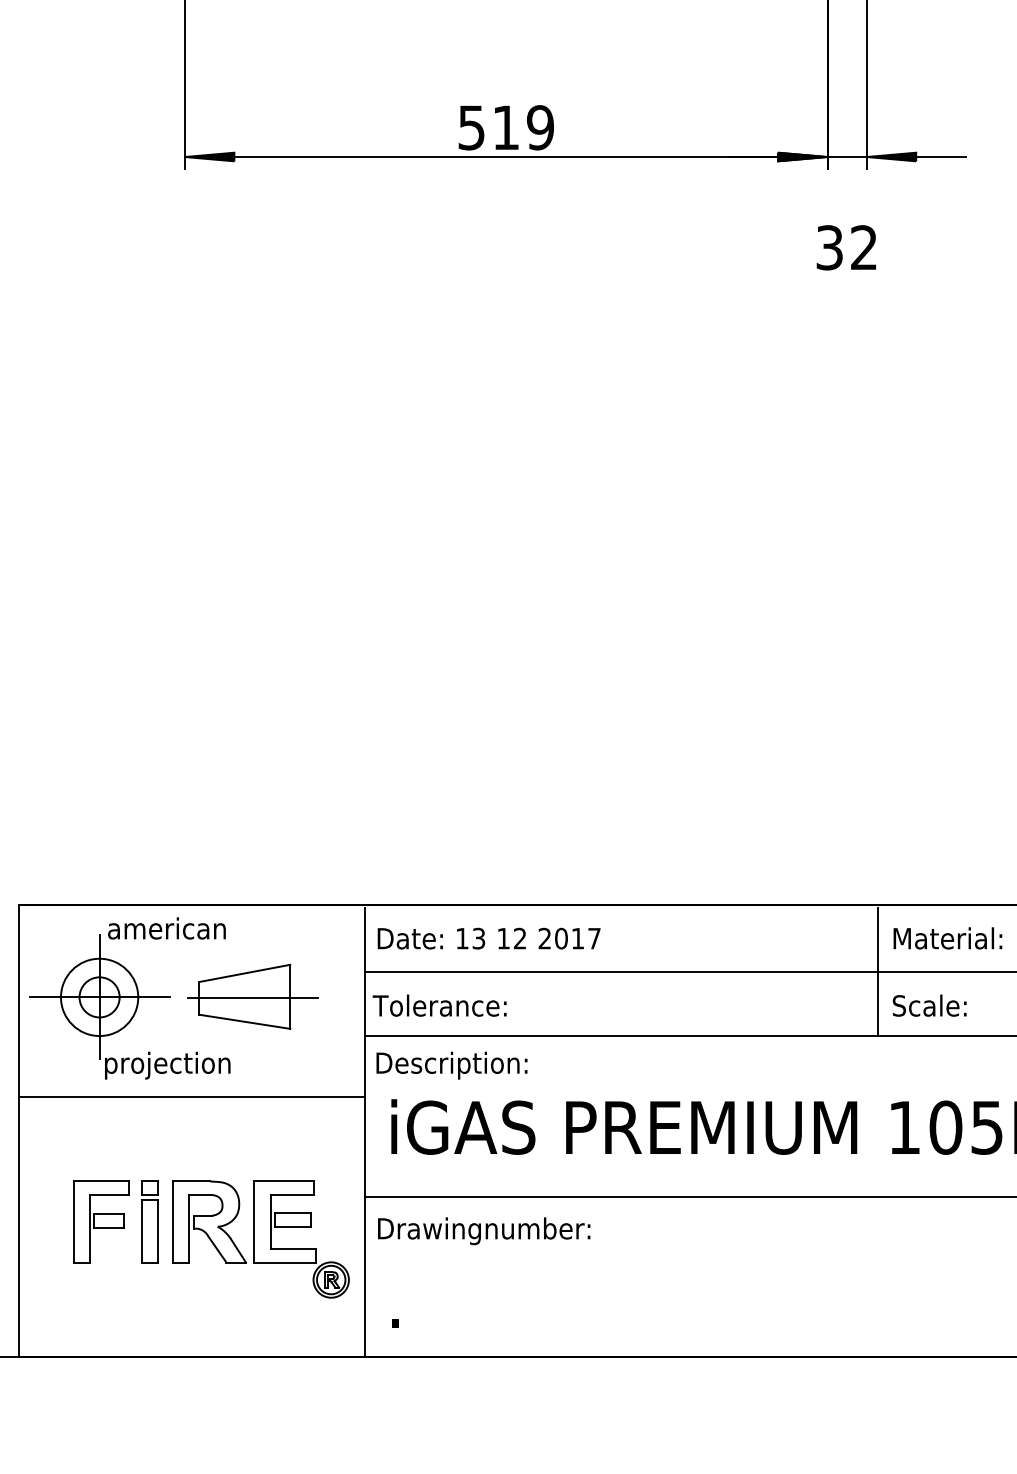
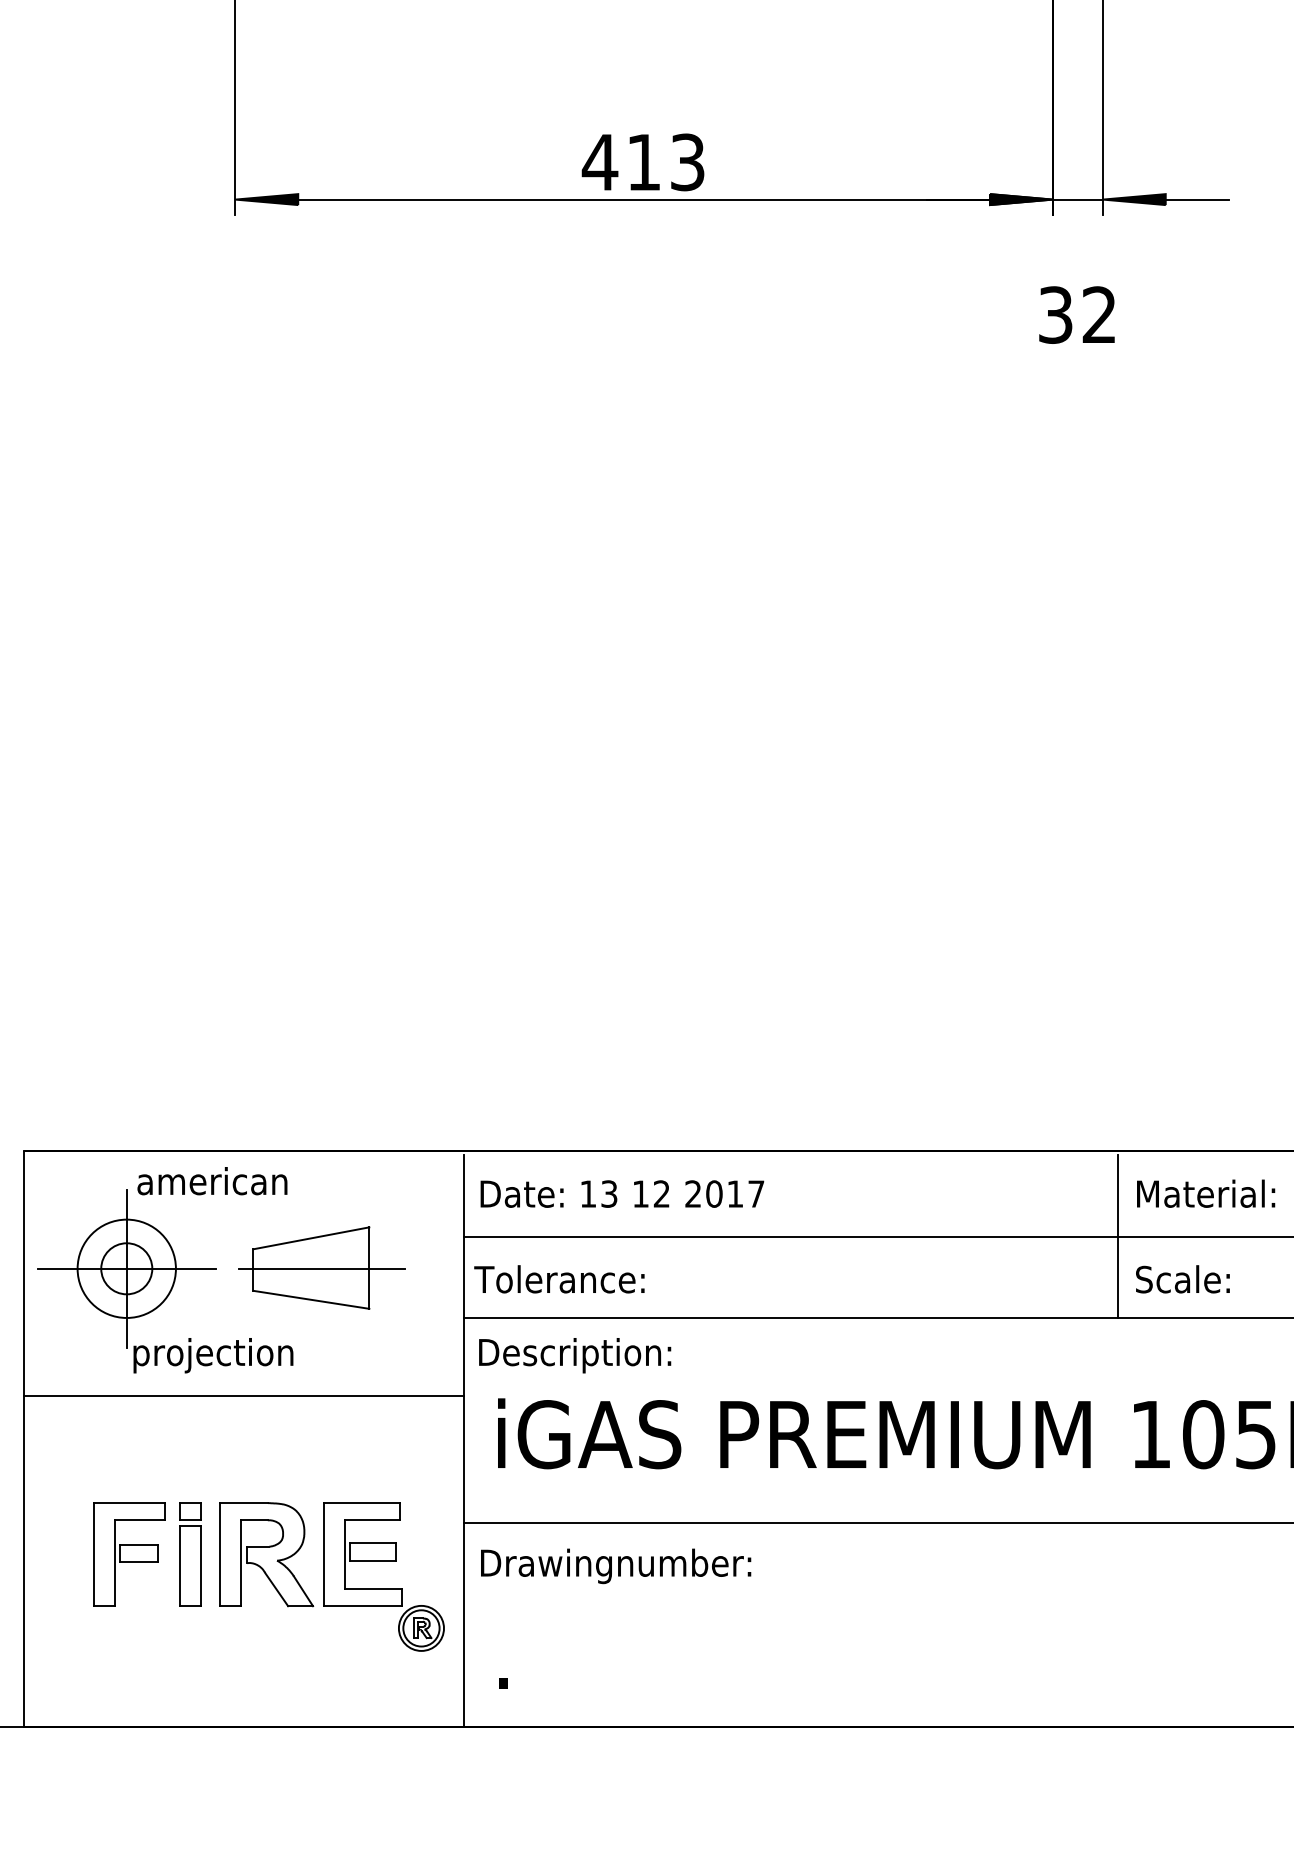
text: (505, 127) -> (643, 162), 519 -> 413

